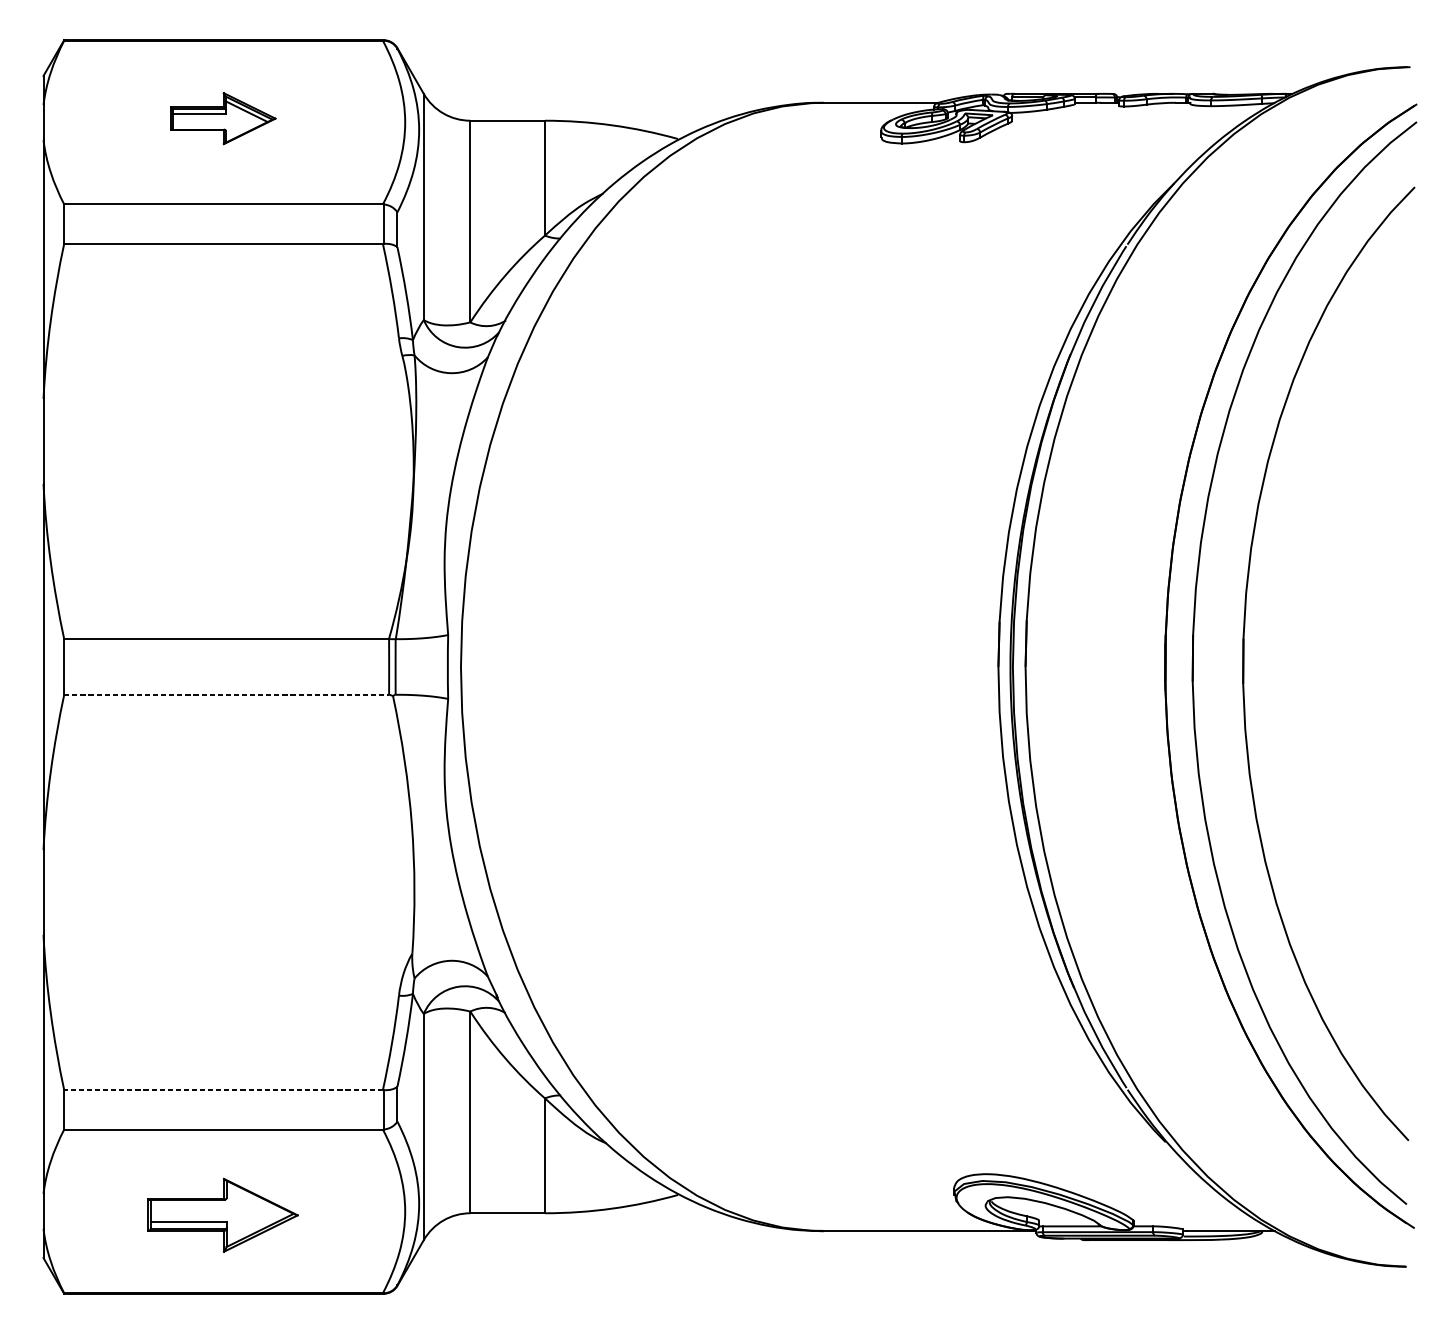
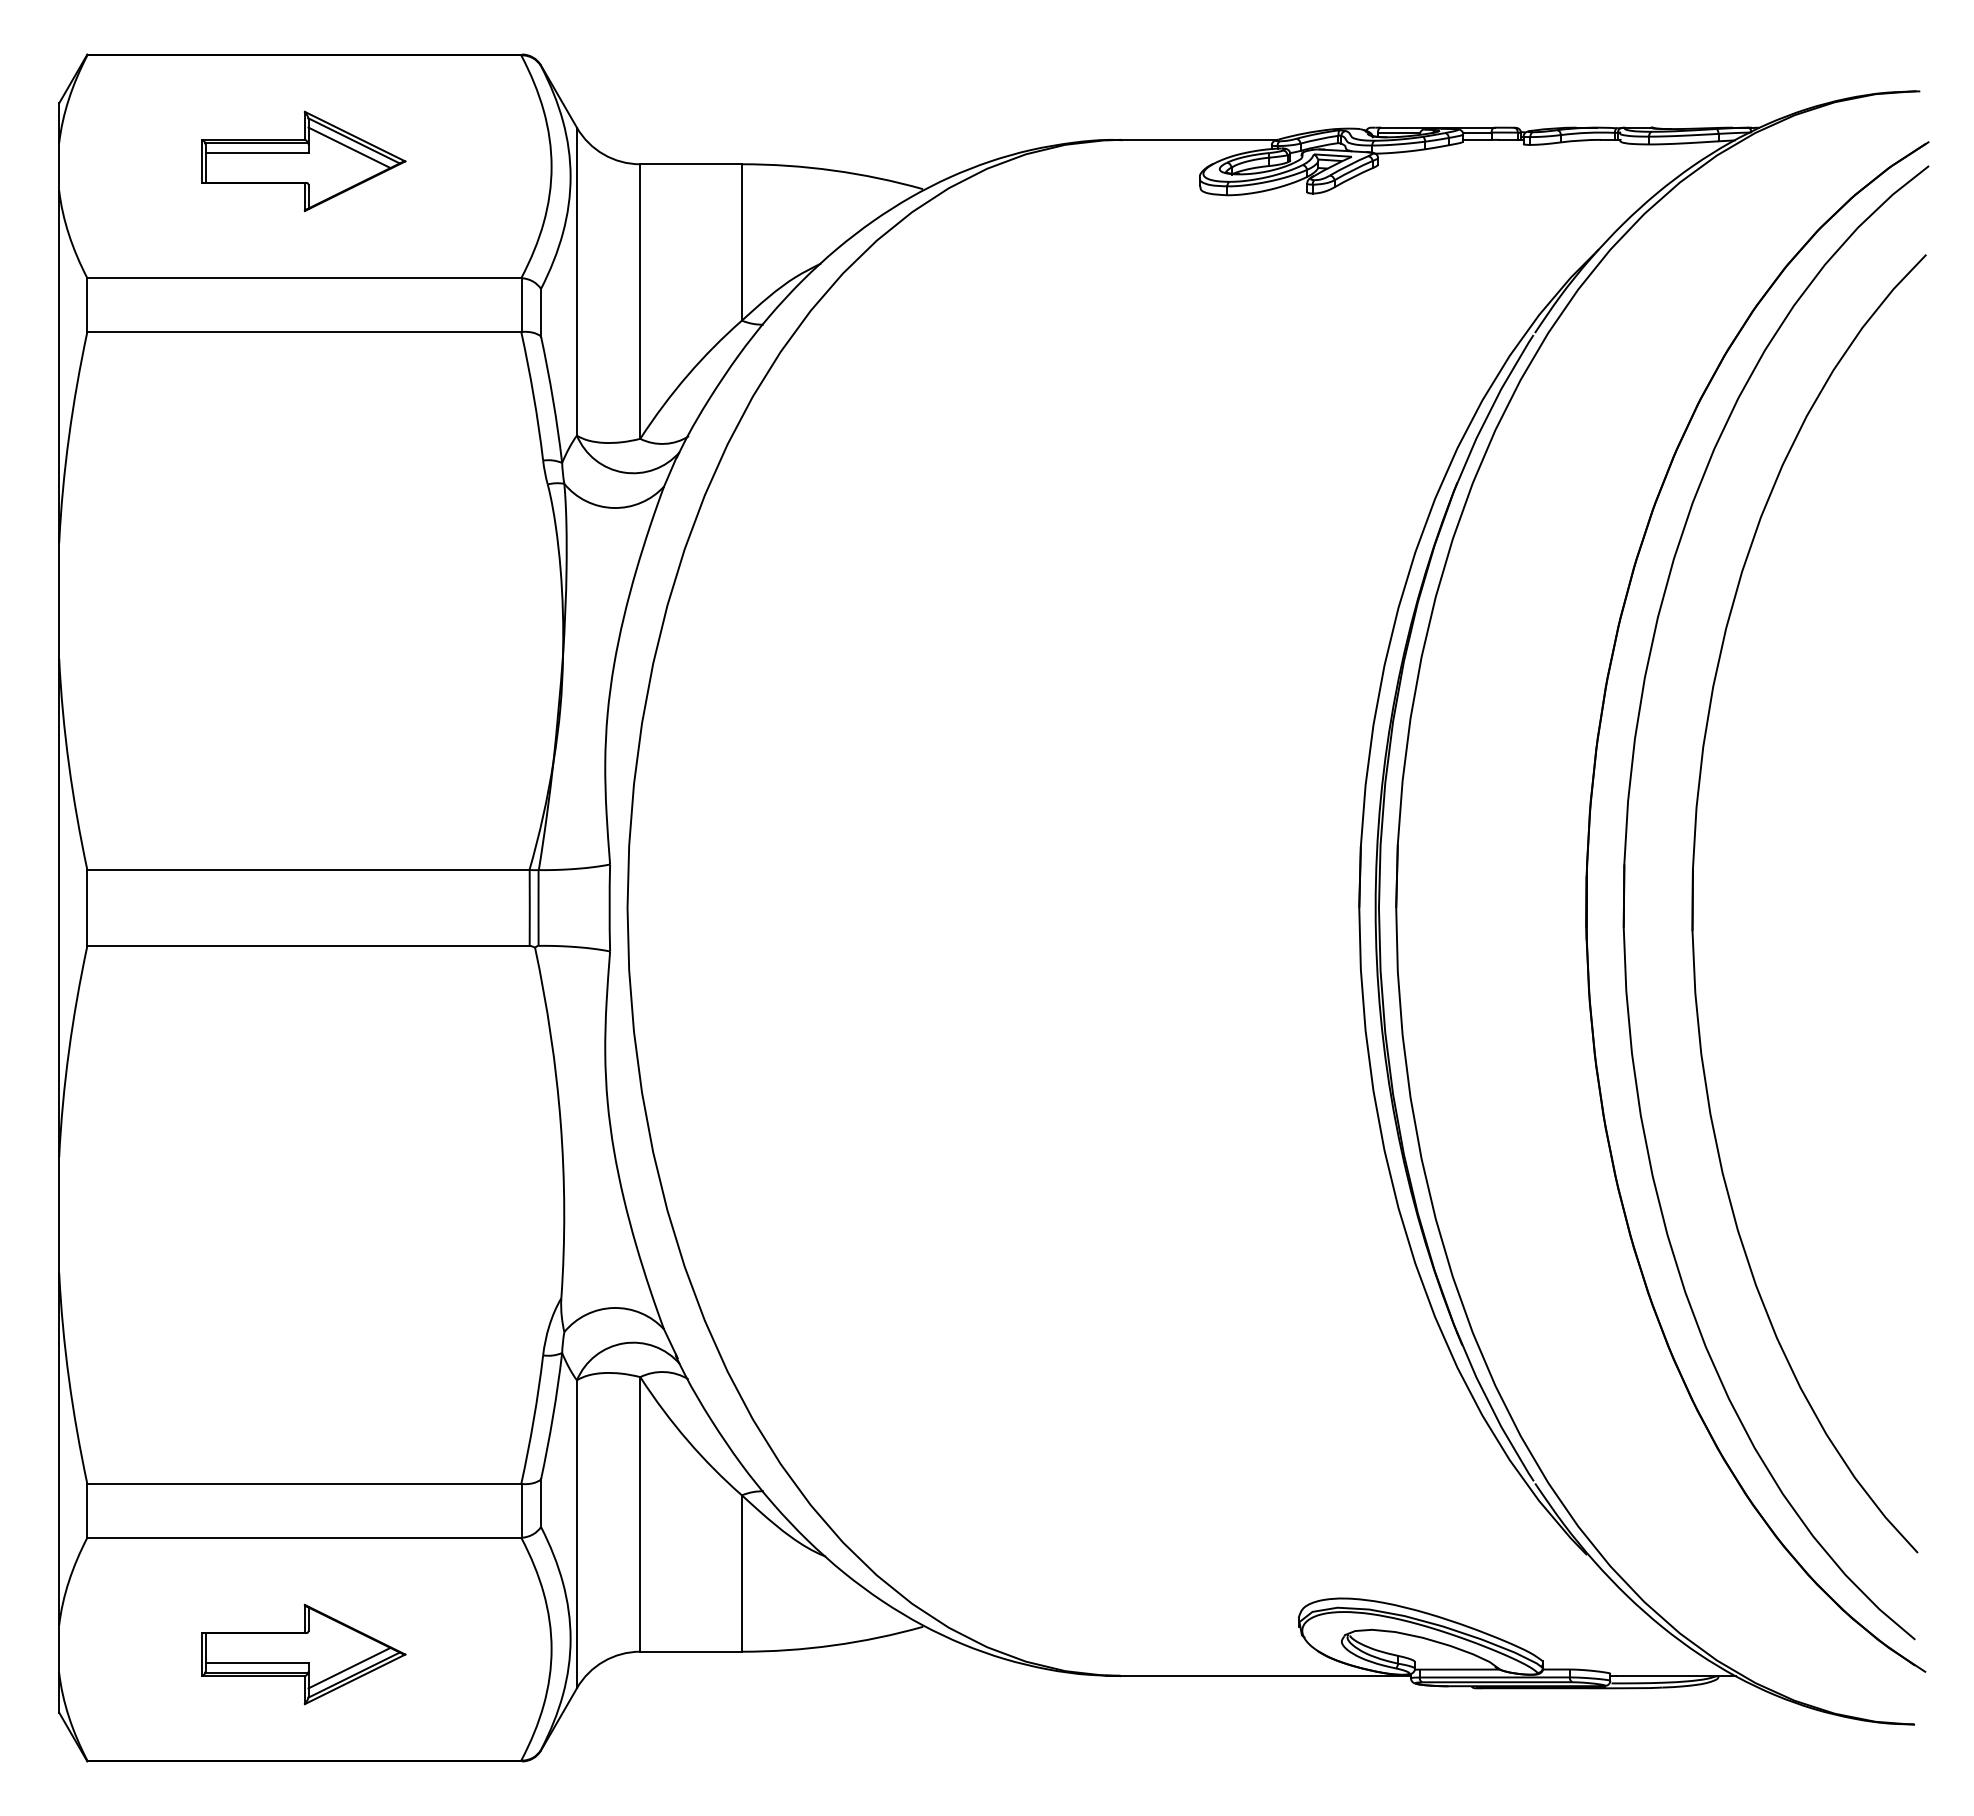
part: (222, 118) -> (303, 161), size x1.43
line: (227, 694) -> (309, 945), dashed -> solid
line: (223, 1090) -> (304, 1484), dashed -> solid
line: (256, 1224) -> (349, 1667), added

